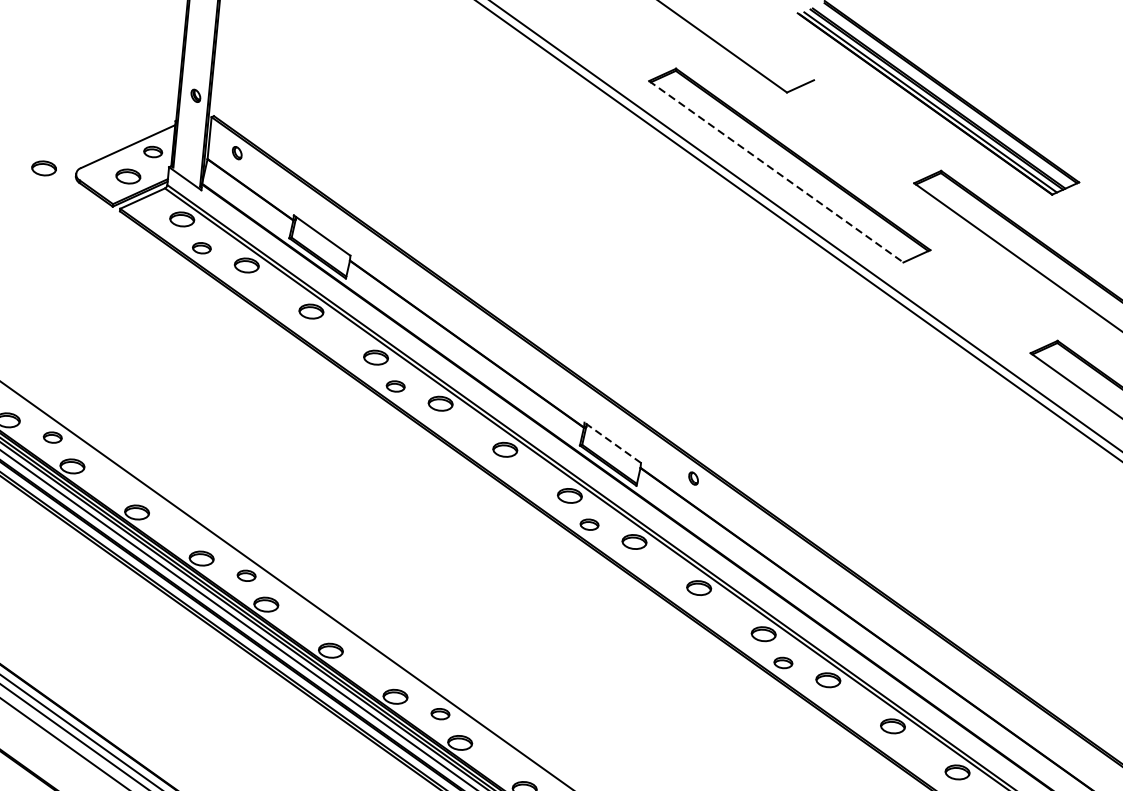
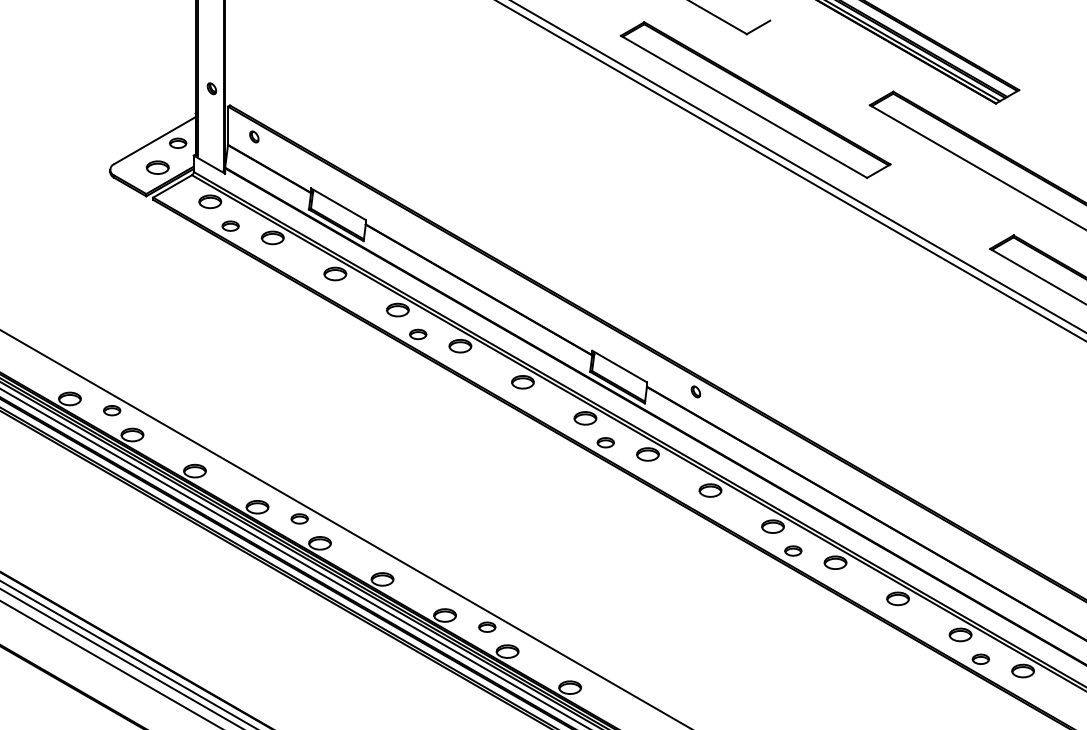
part: (43, 168) -> (80, 167), removed
line: (776, 172) -> (744, 107), dashed -> solid
line: (612, 442) -> (619, 366), dashed -> solid

